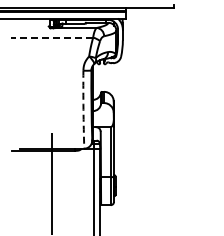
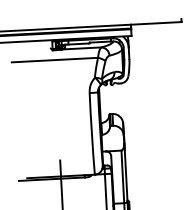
line: (51, 37) -> (54, 59), dashed -> solid
arc: (83, 109) -> (91, 133), dashed -> solid

